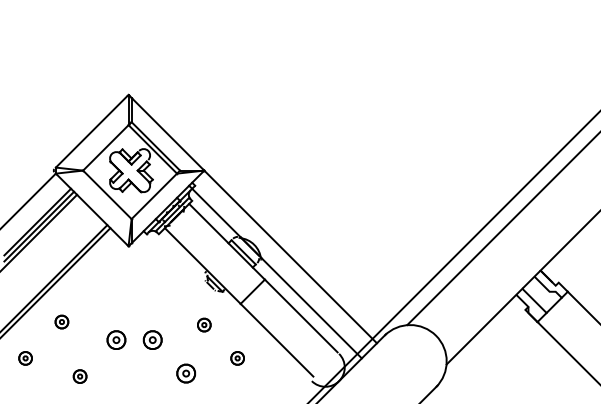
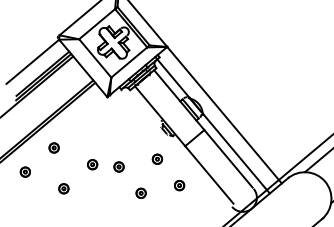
part: (116, 340) -> (92, 164), size x0.71
part: (152, 340) -> (118, 167), size x0.71
part: (185, 373) -> (140, 193), size x0.71

